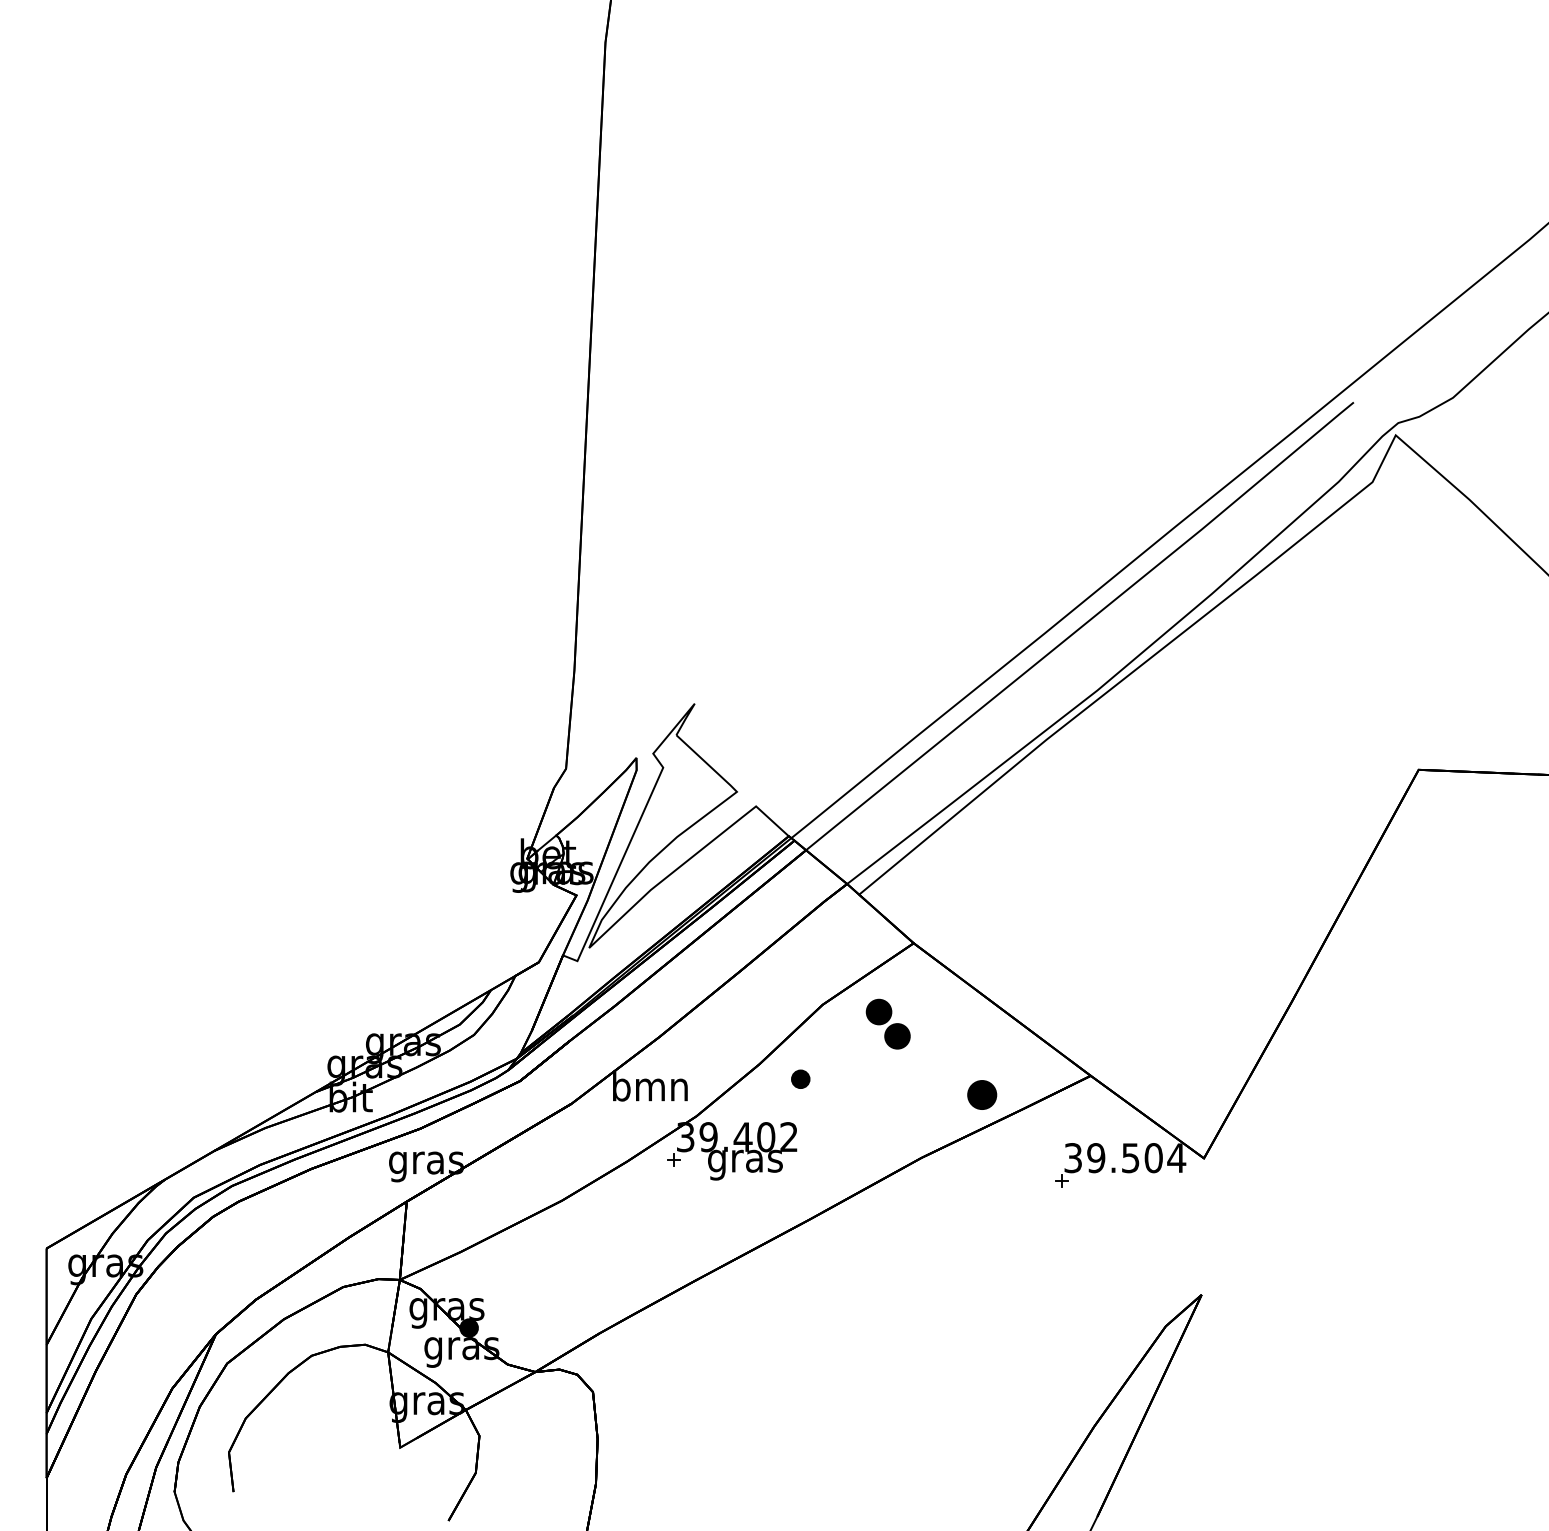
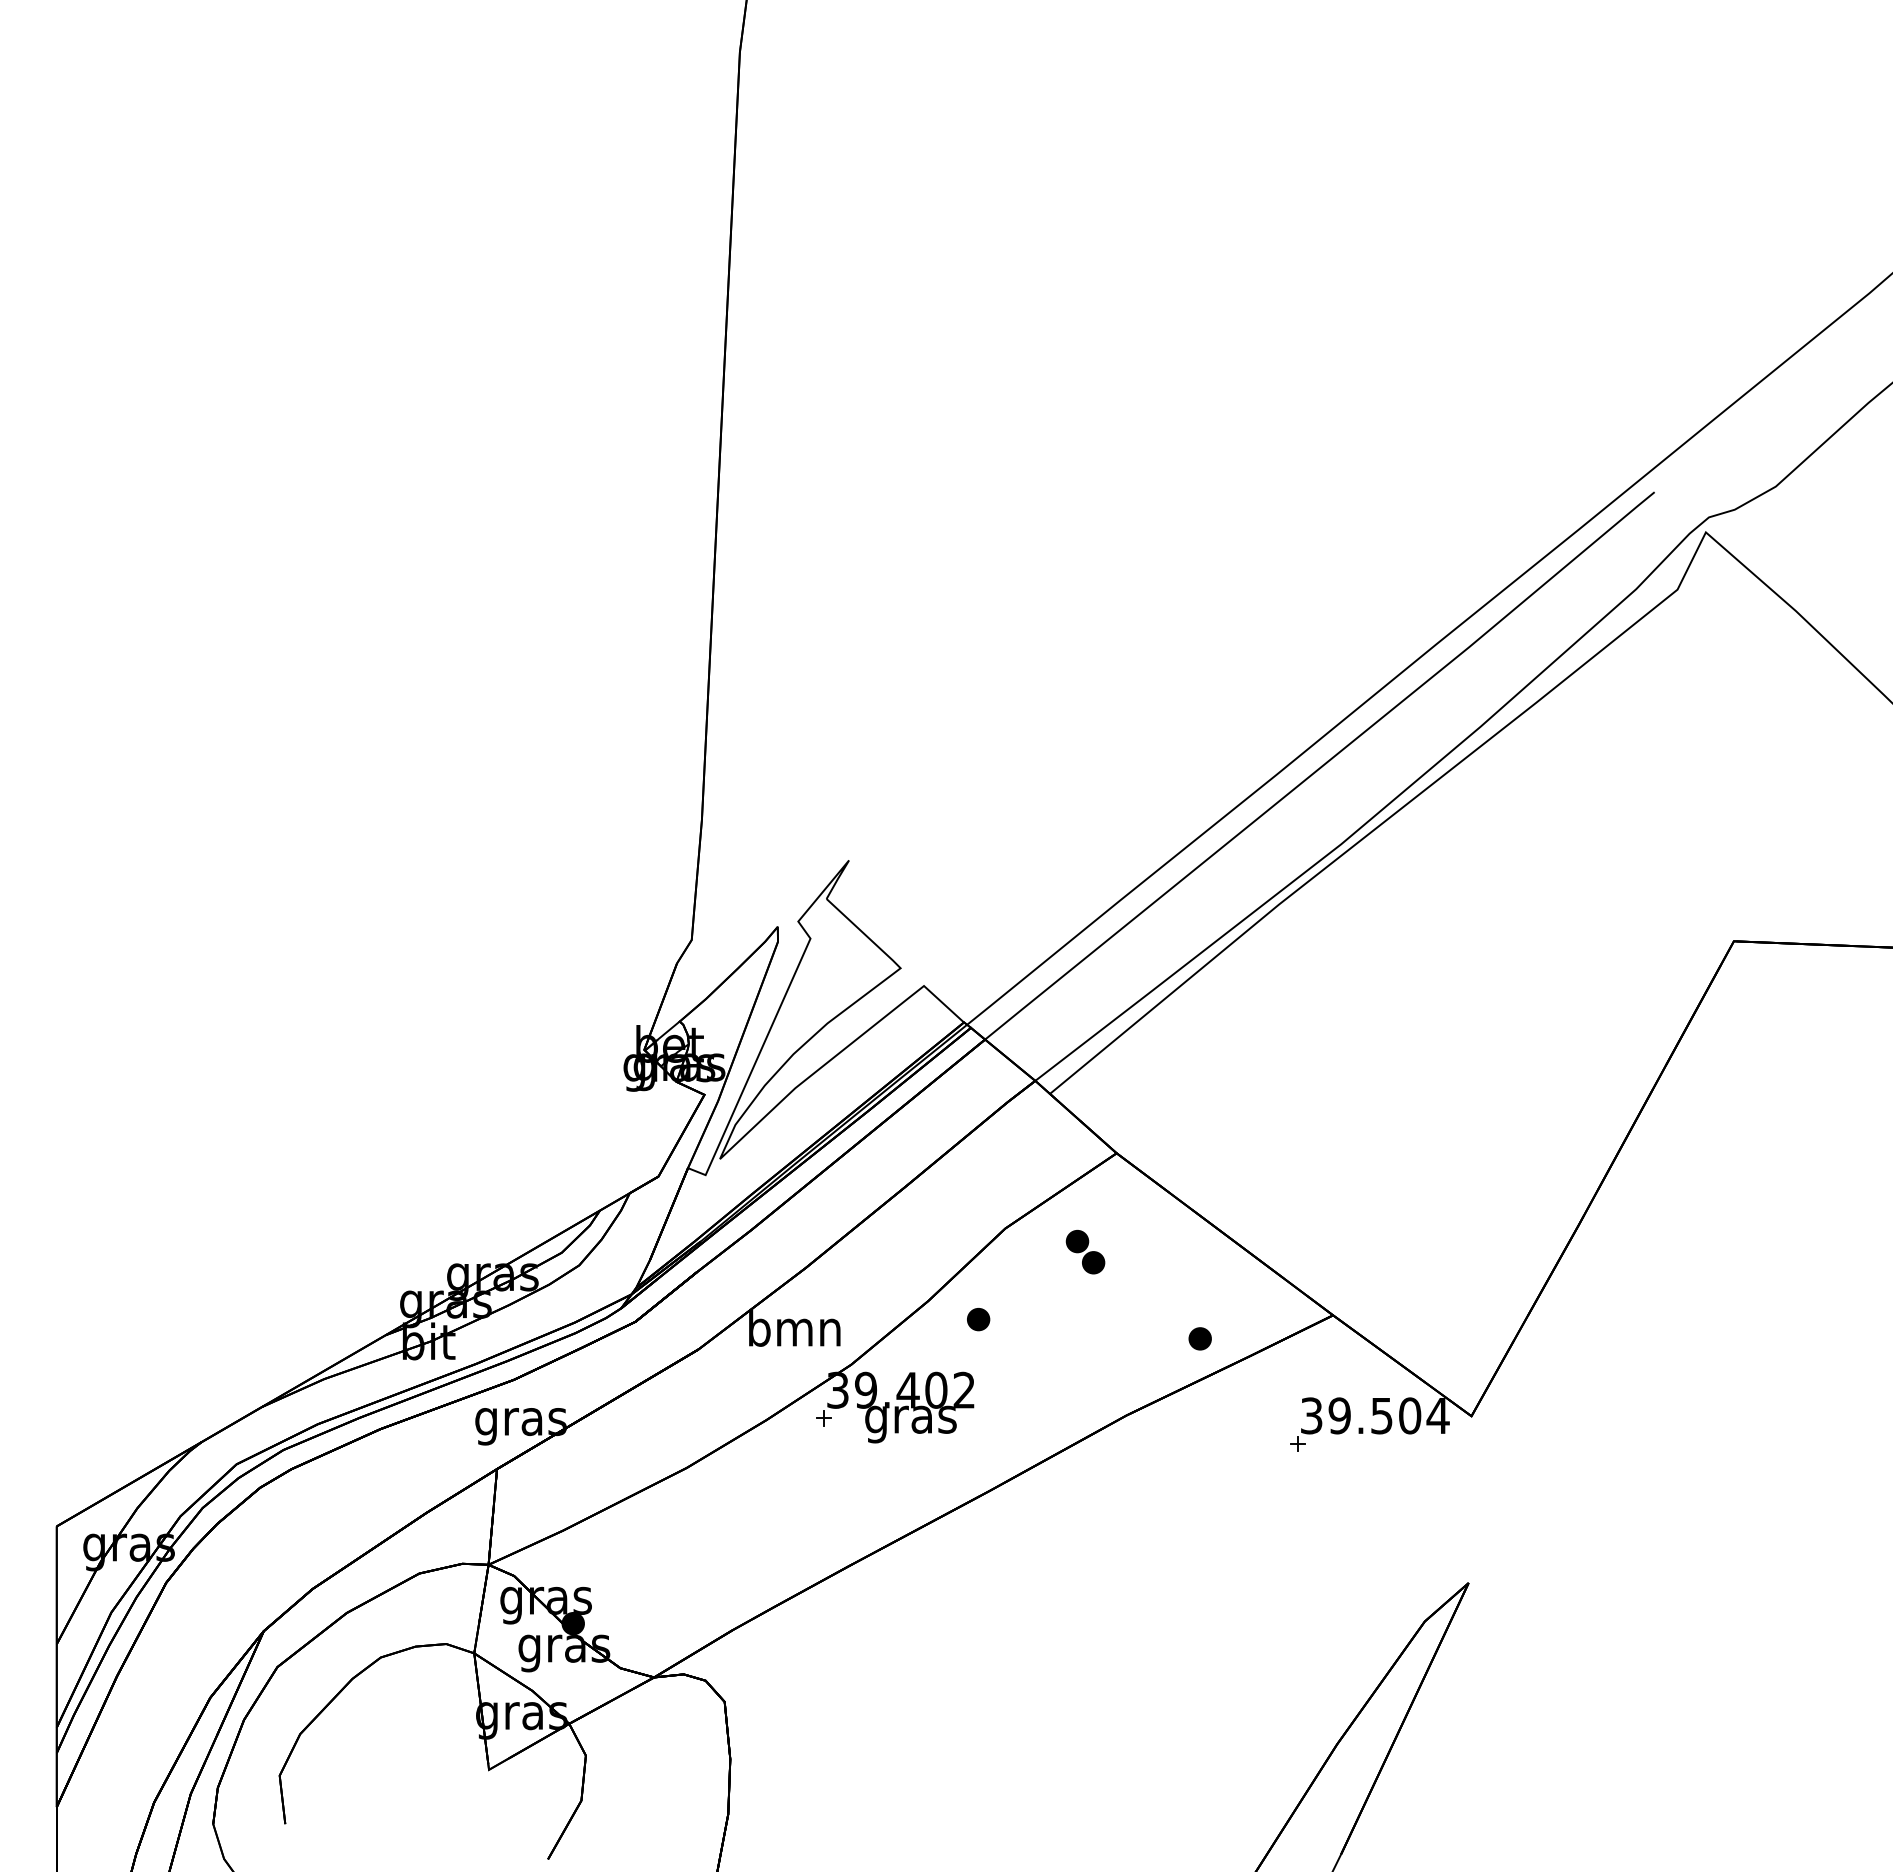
part: (888, 1023) -> (1085, 1251), size x0.71
part: (981, 1094) -> (1199, 1338), size x0.62

